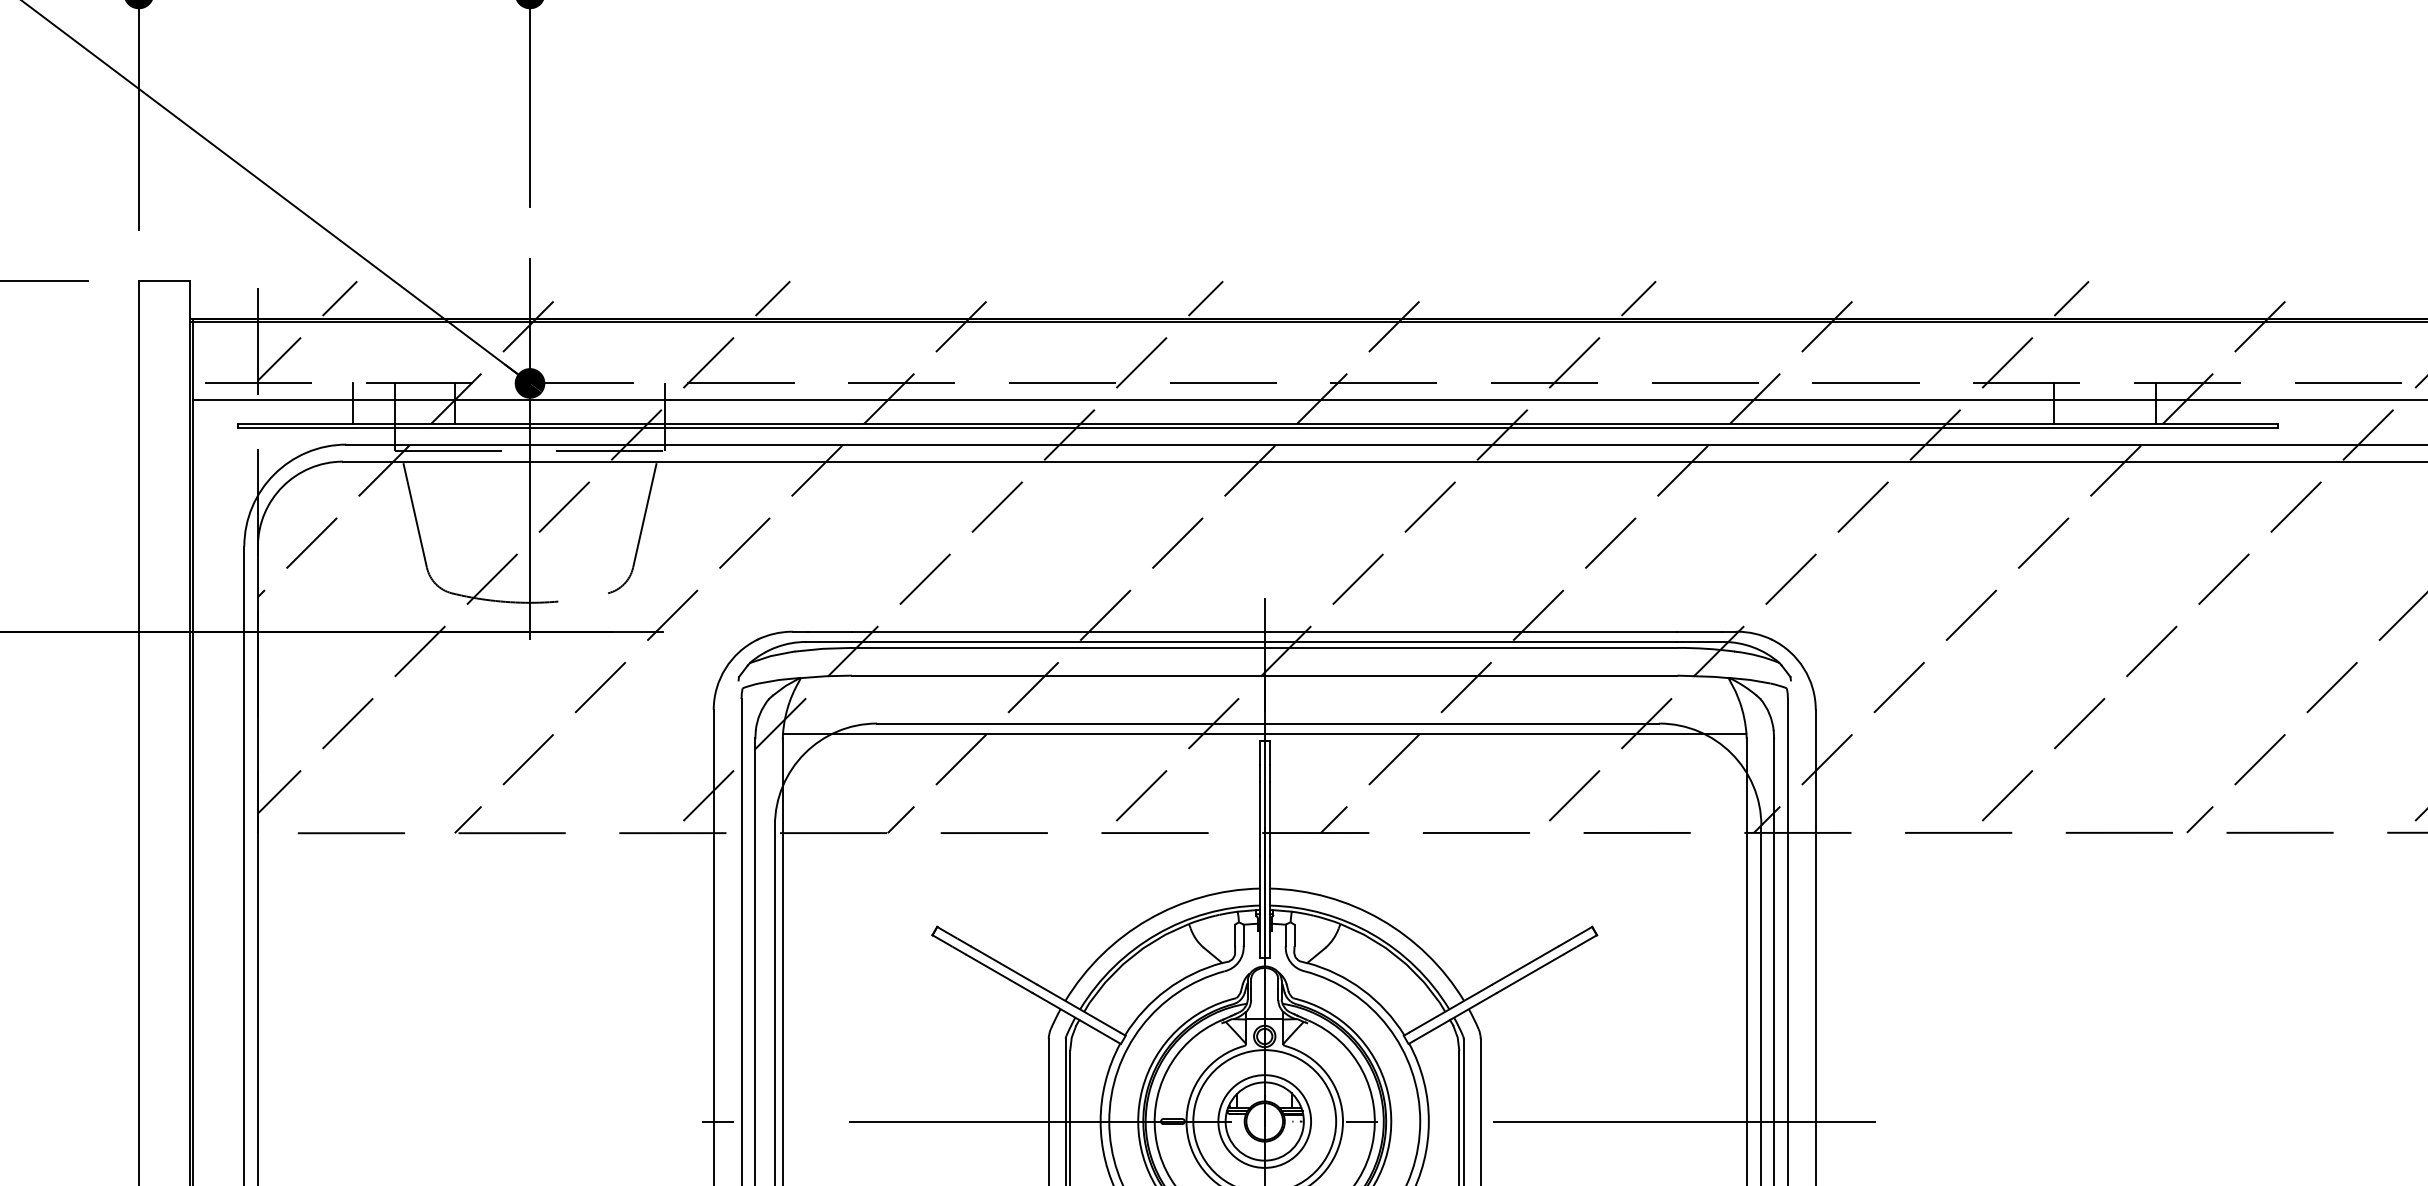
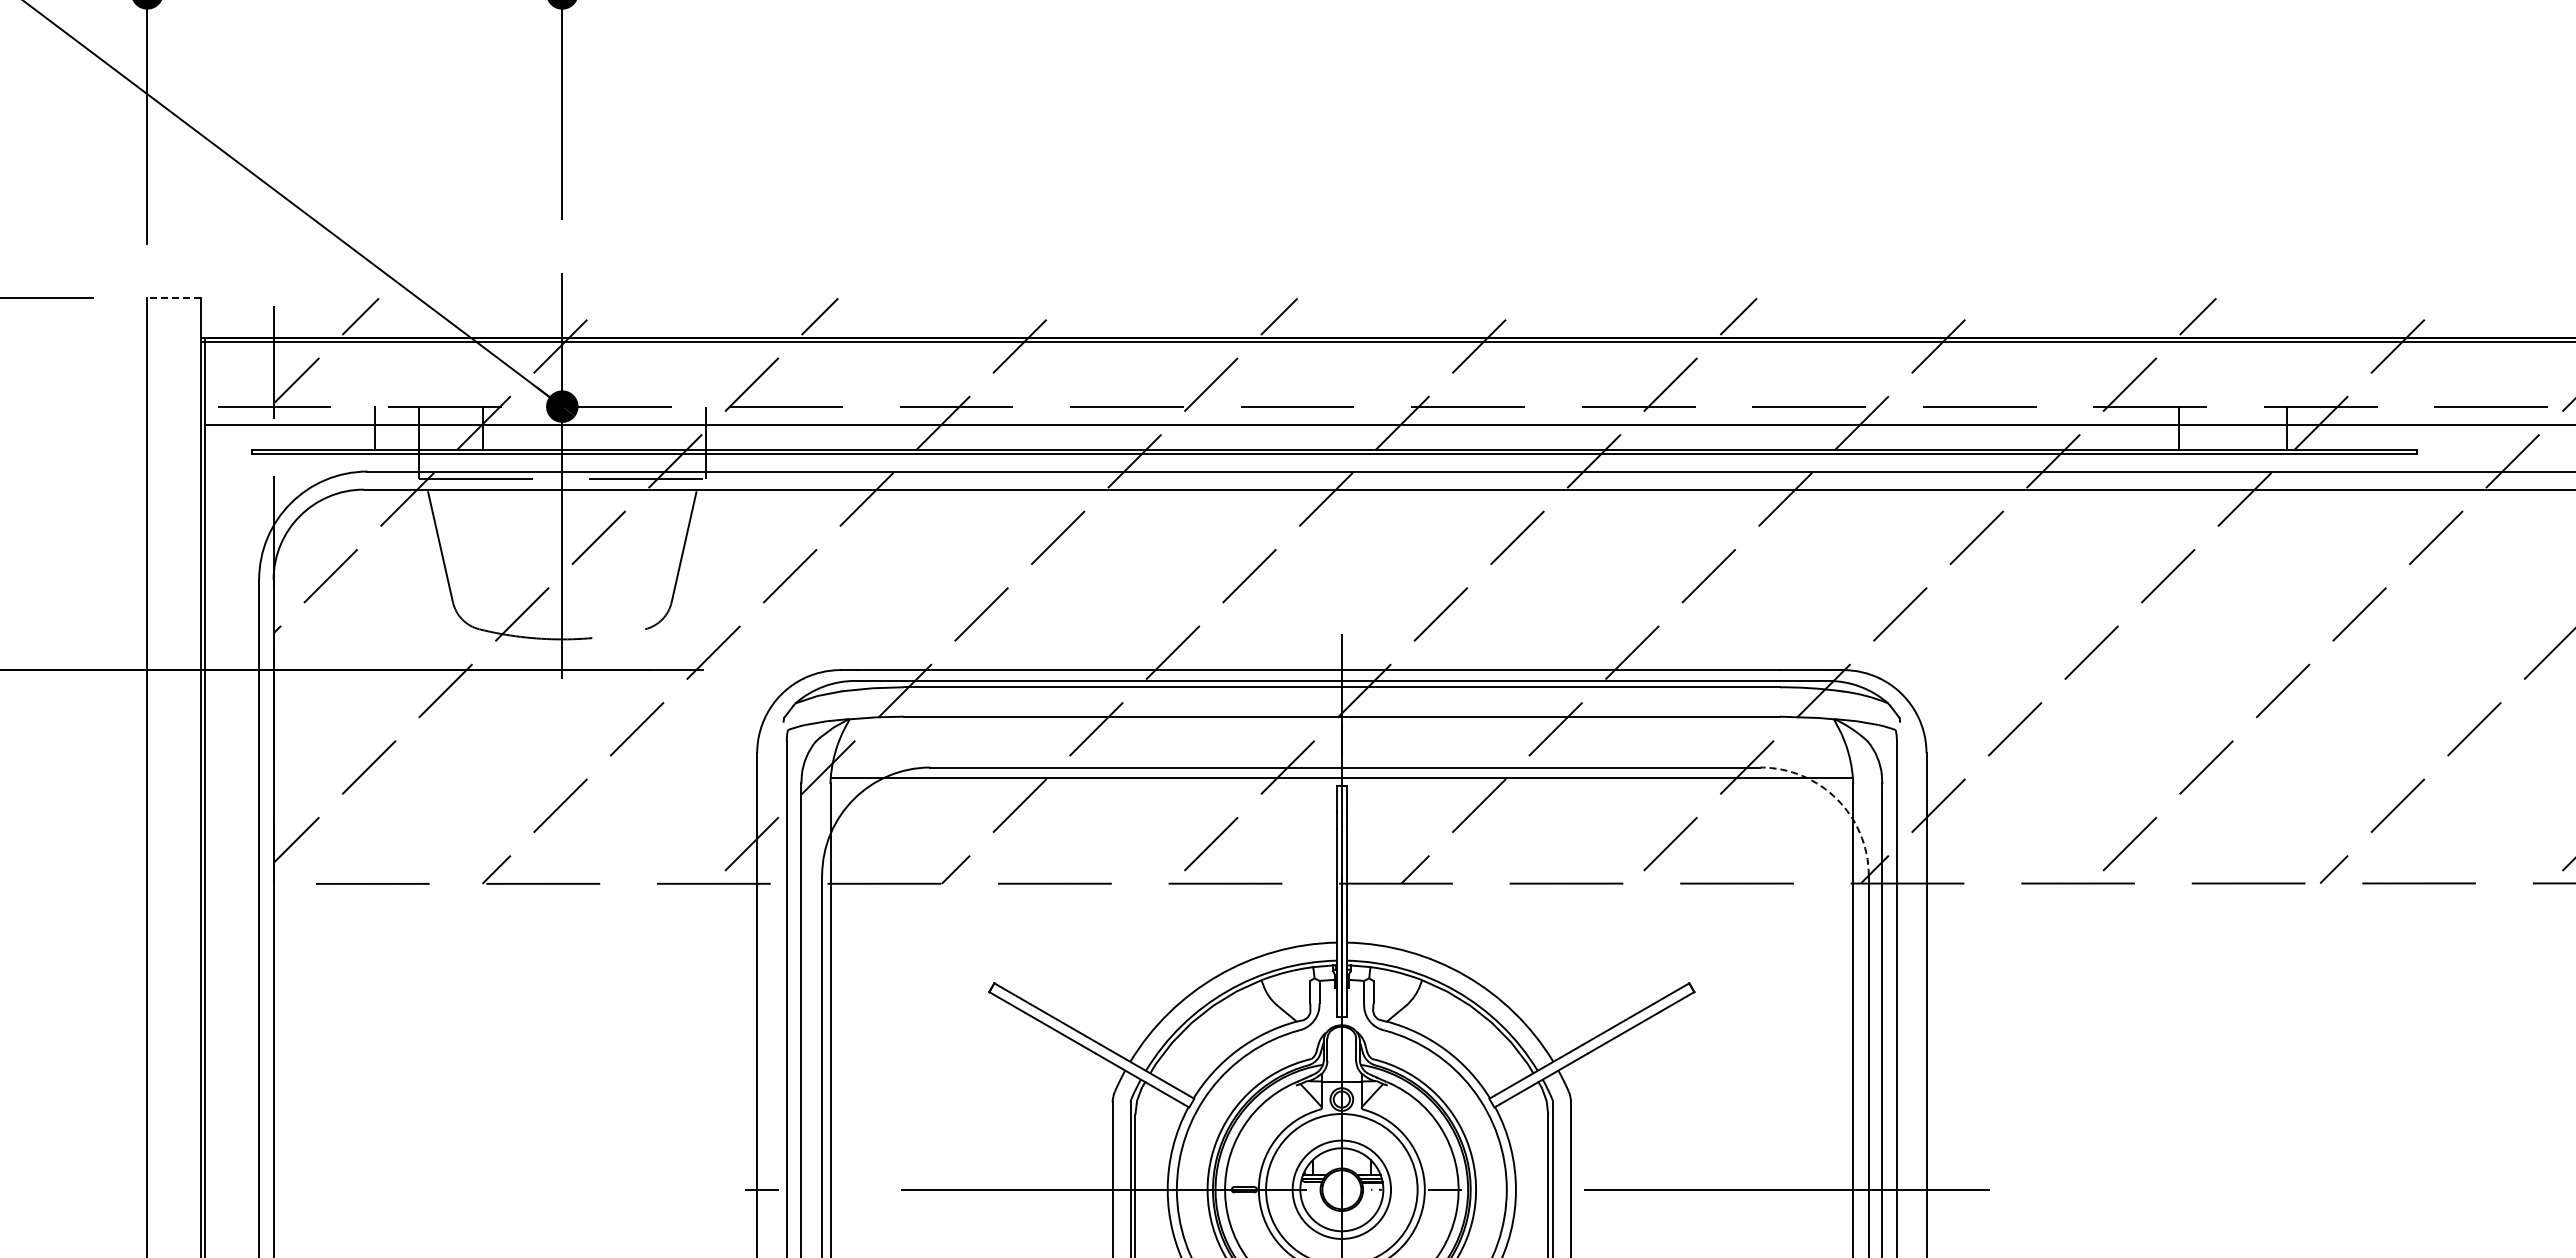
line: (163, 281) -> (173, 298), solid -> dashed
arc: (1731, 753) -> (1837, 799), solid -> dashed

